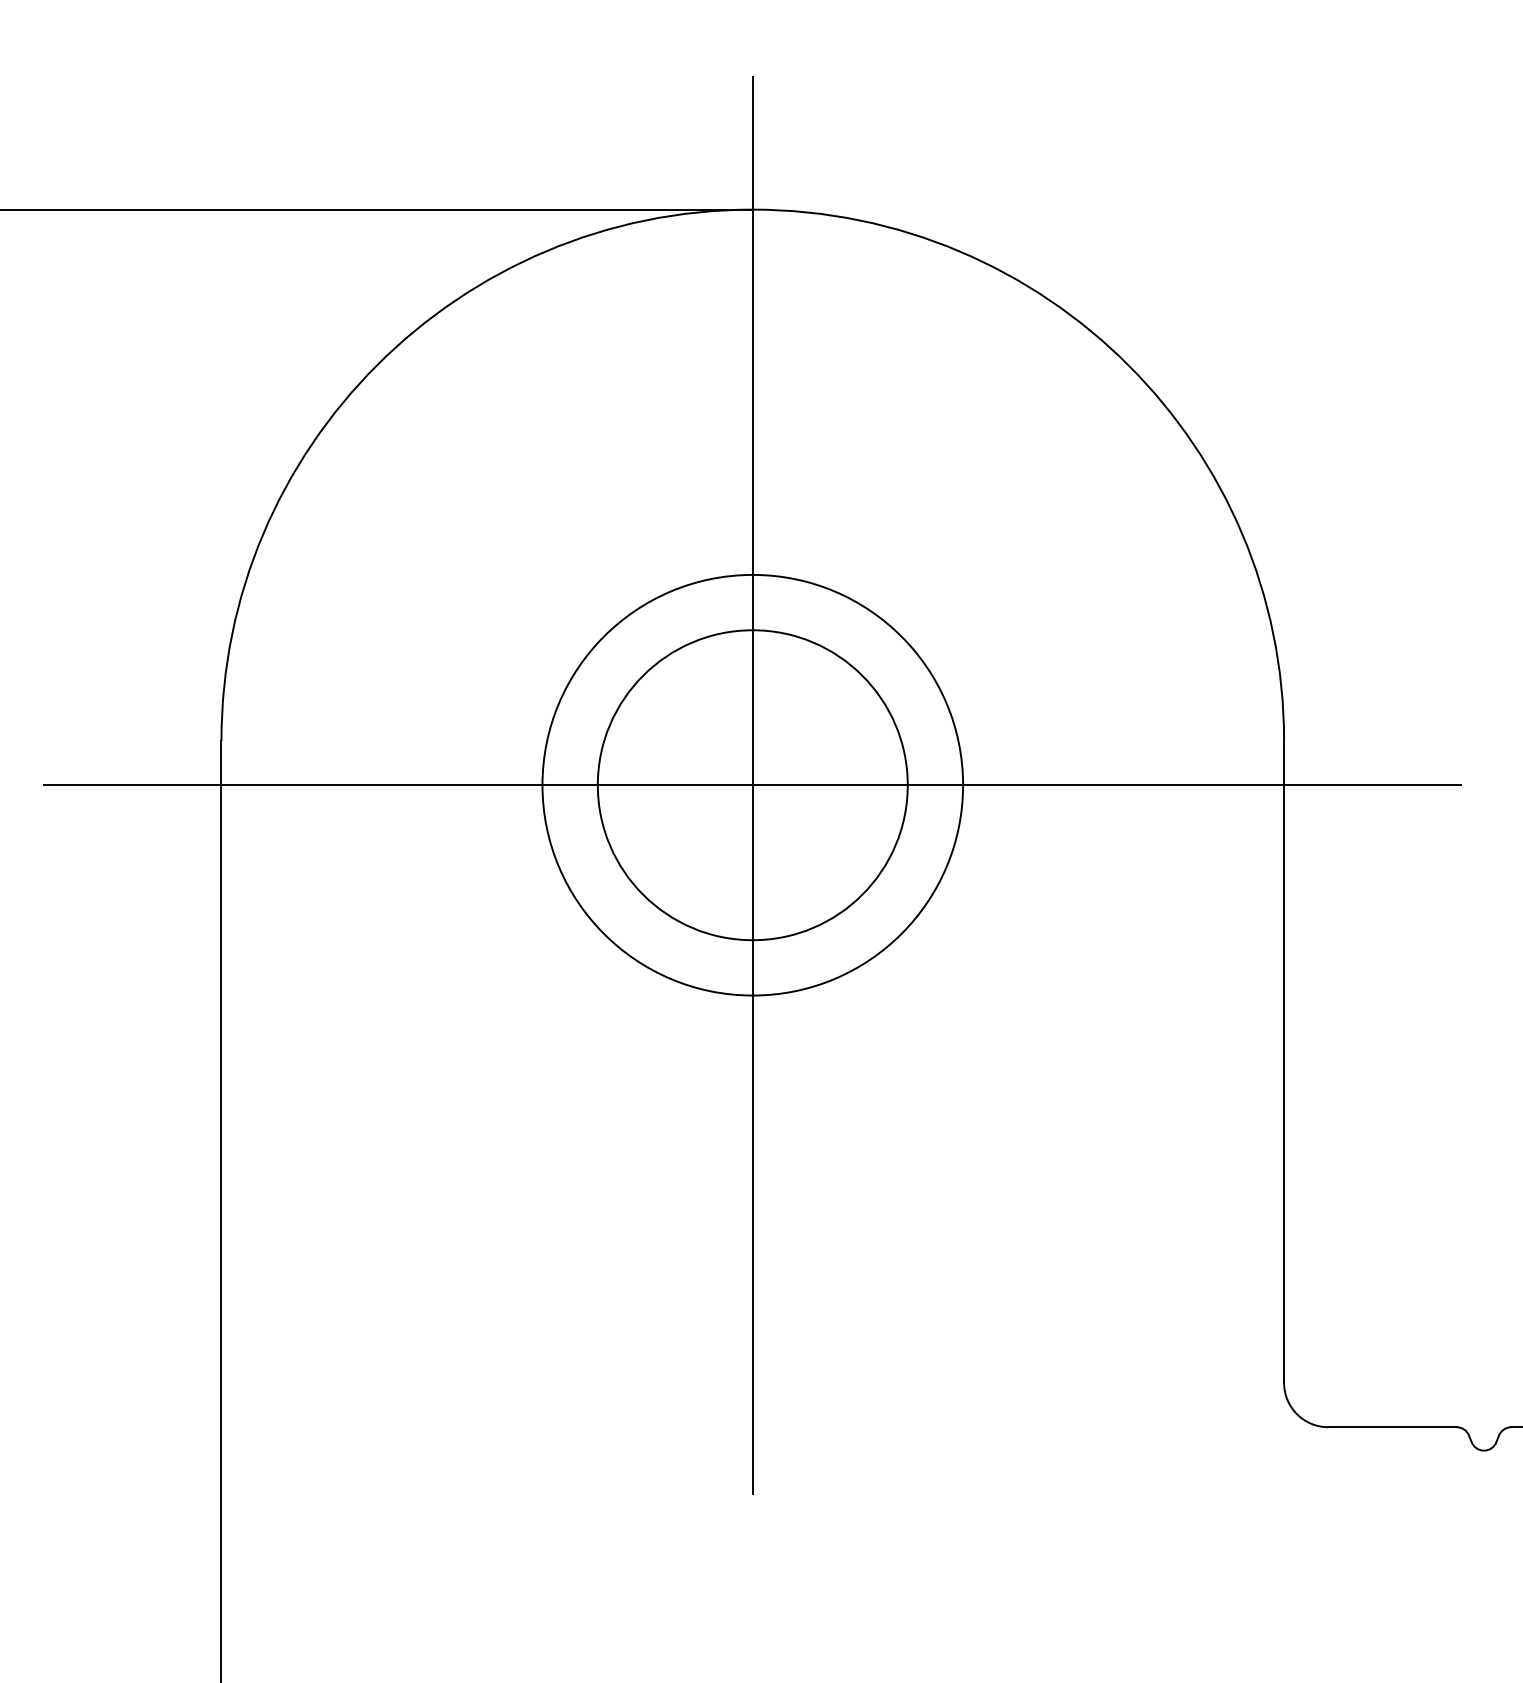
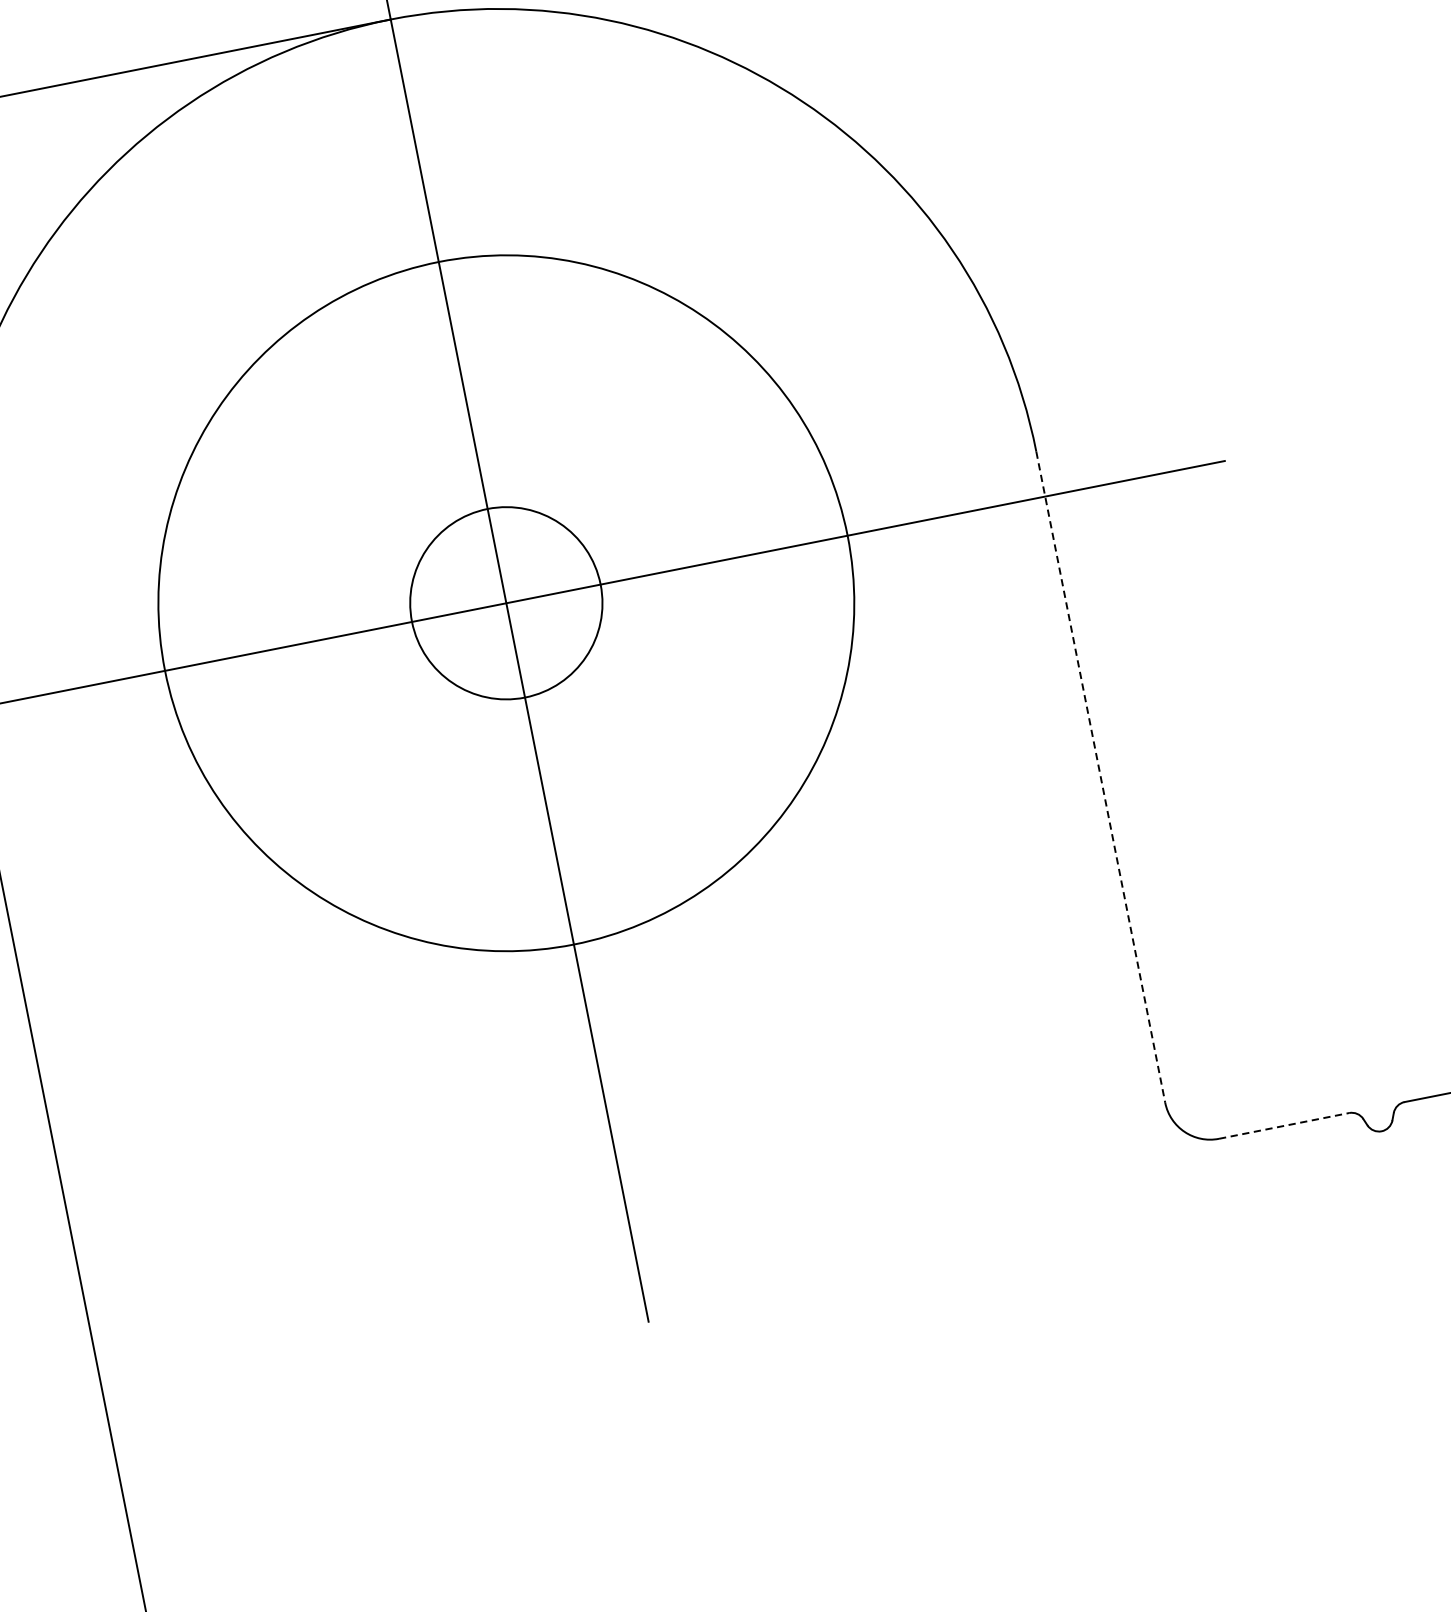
circle: (752, 784) -> (505, 602), size x1.6
circle: (752, 785) -> (506, 603), size x0.6
line: (1284, 1061) -> (1101, 776), solid -> dashed
line: (1393, 1427) -> (1285, 1126), solid -> dashed

